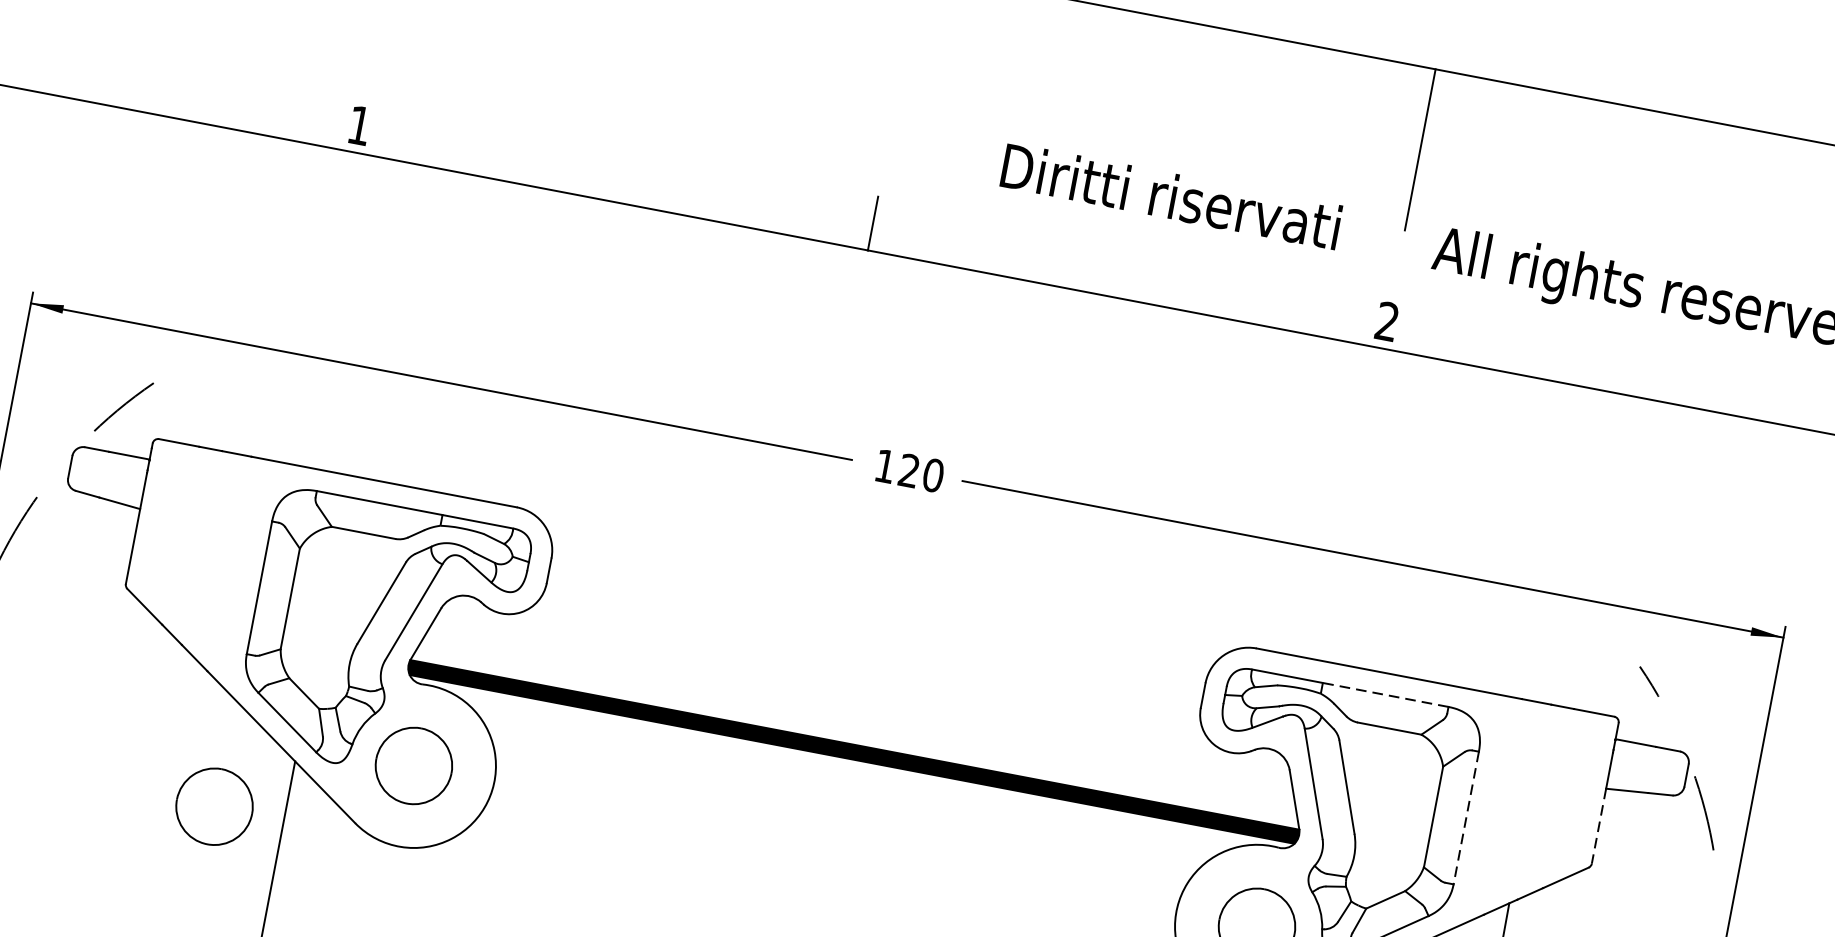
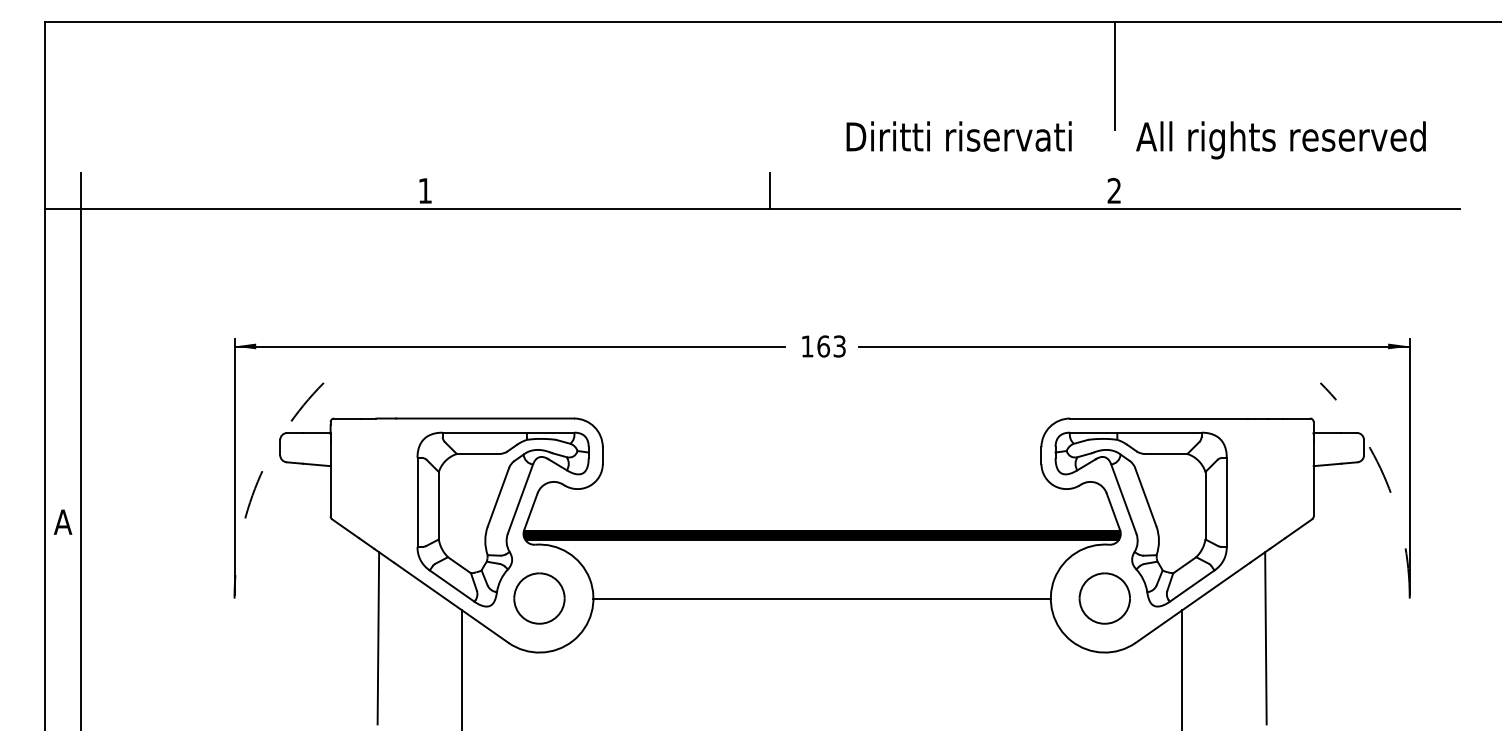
text: (921, 473) -> (831, 346), 120 -> 163
line: (1384, 694) -> (1158, 432), dashed -> solid
line: (162, 779) -> (378, 638), added
part: (214, 806) -> (415, 649), removed
line: (1465, 818) -> (1226, 502), dashed -> solid
line: (1598, 826) -> (1313, 491), dashed -> solid
line: (834, 846) -> (821, 598), added

